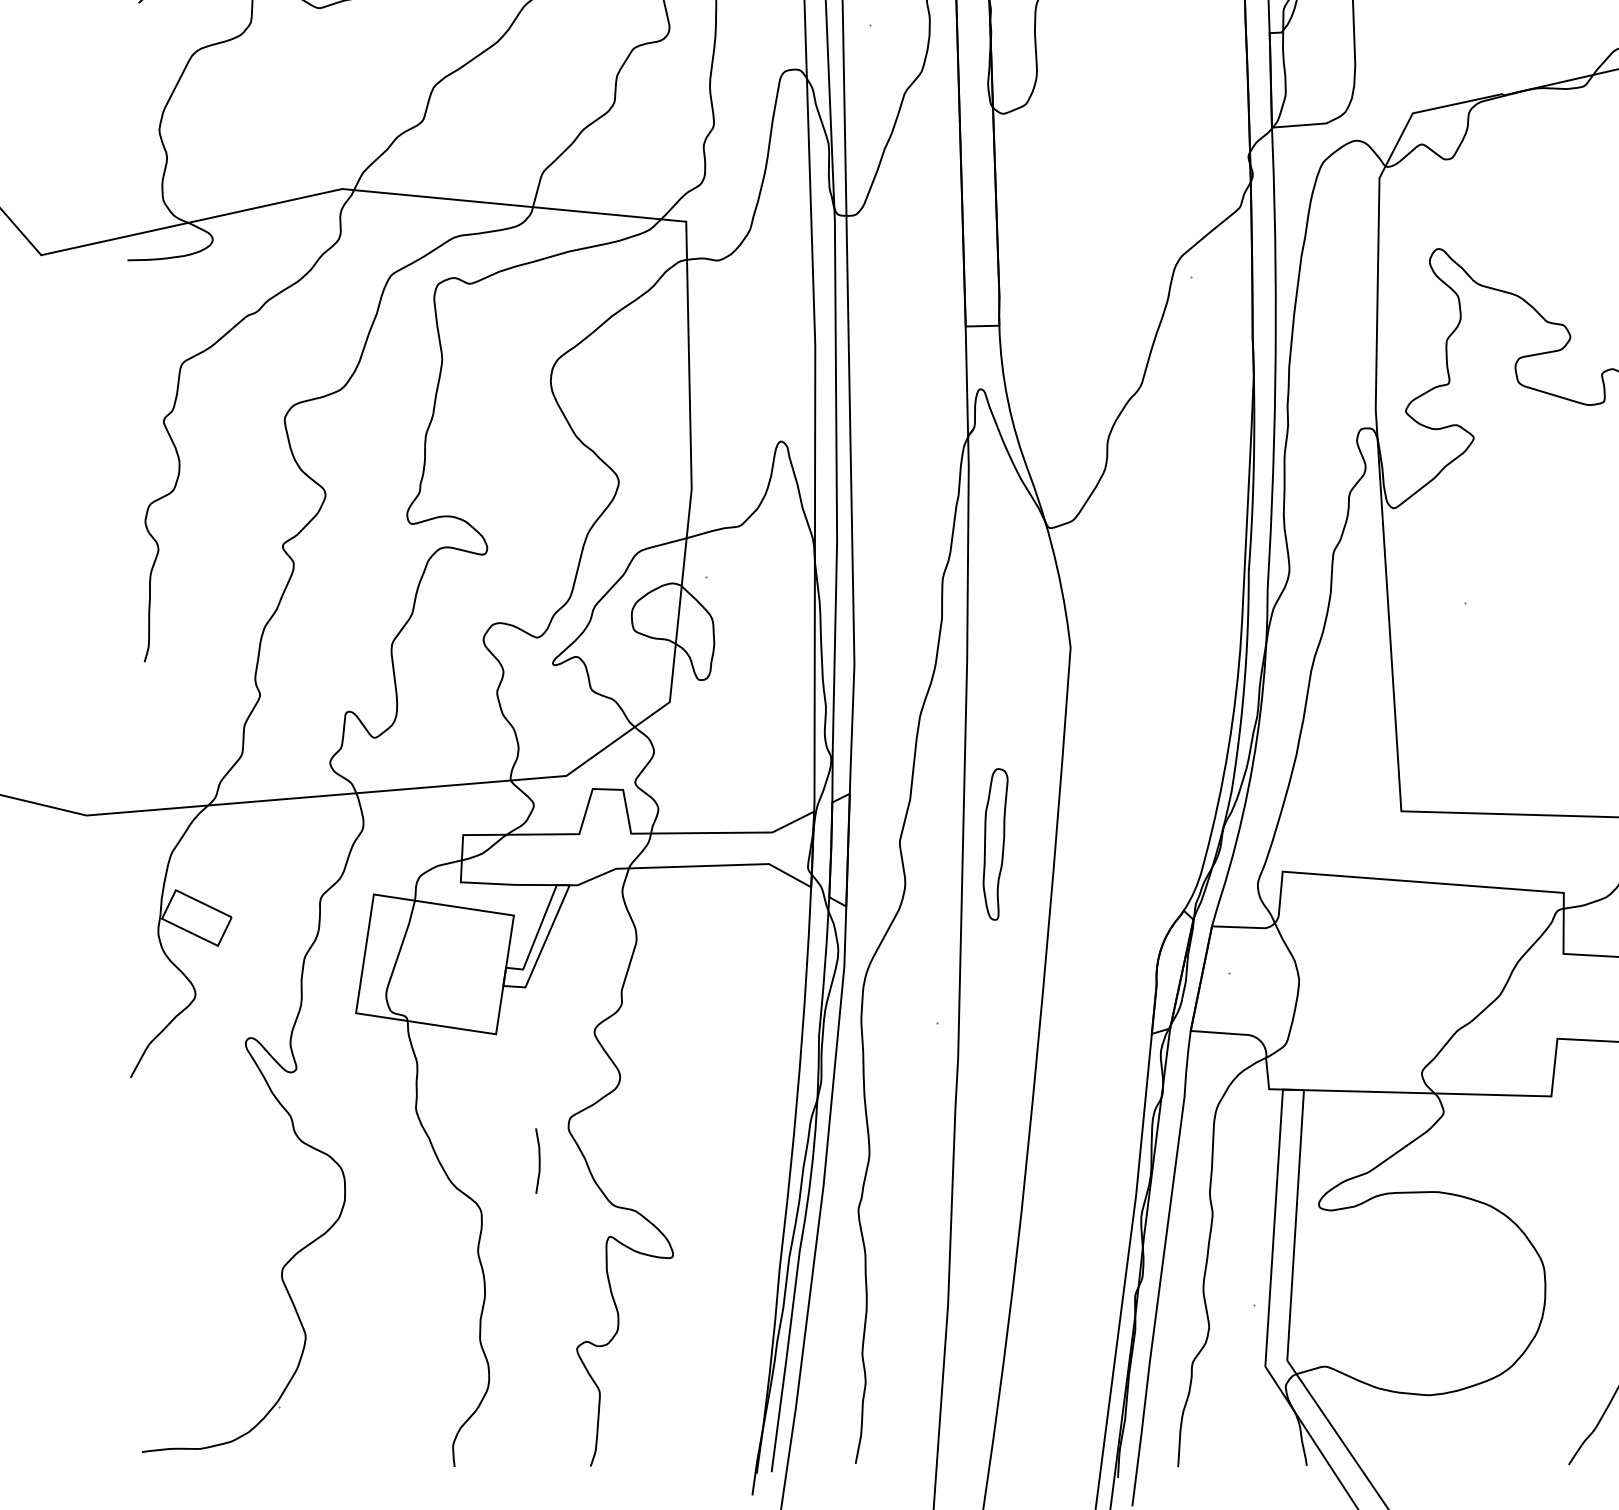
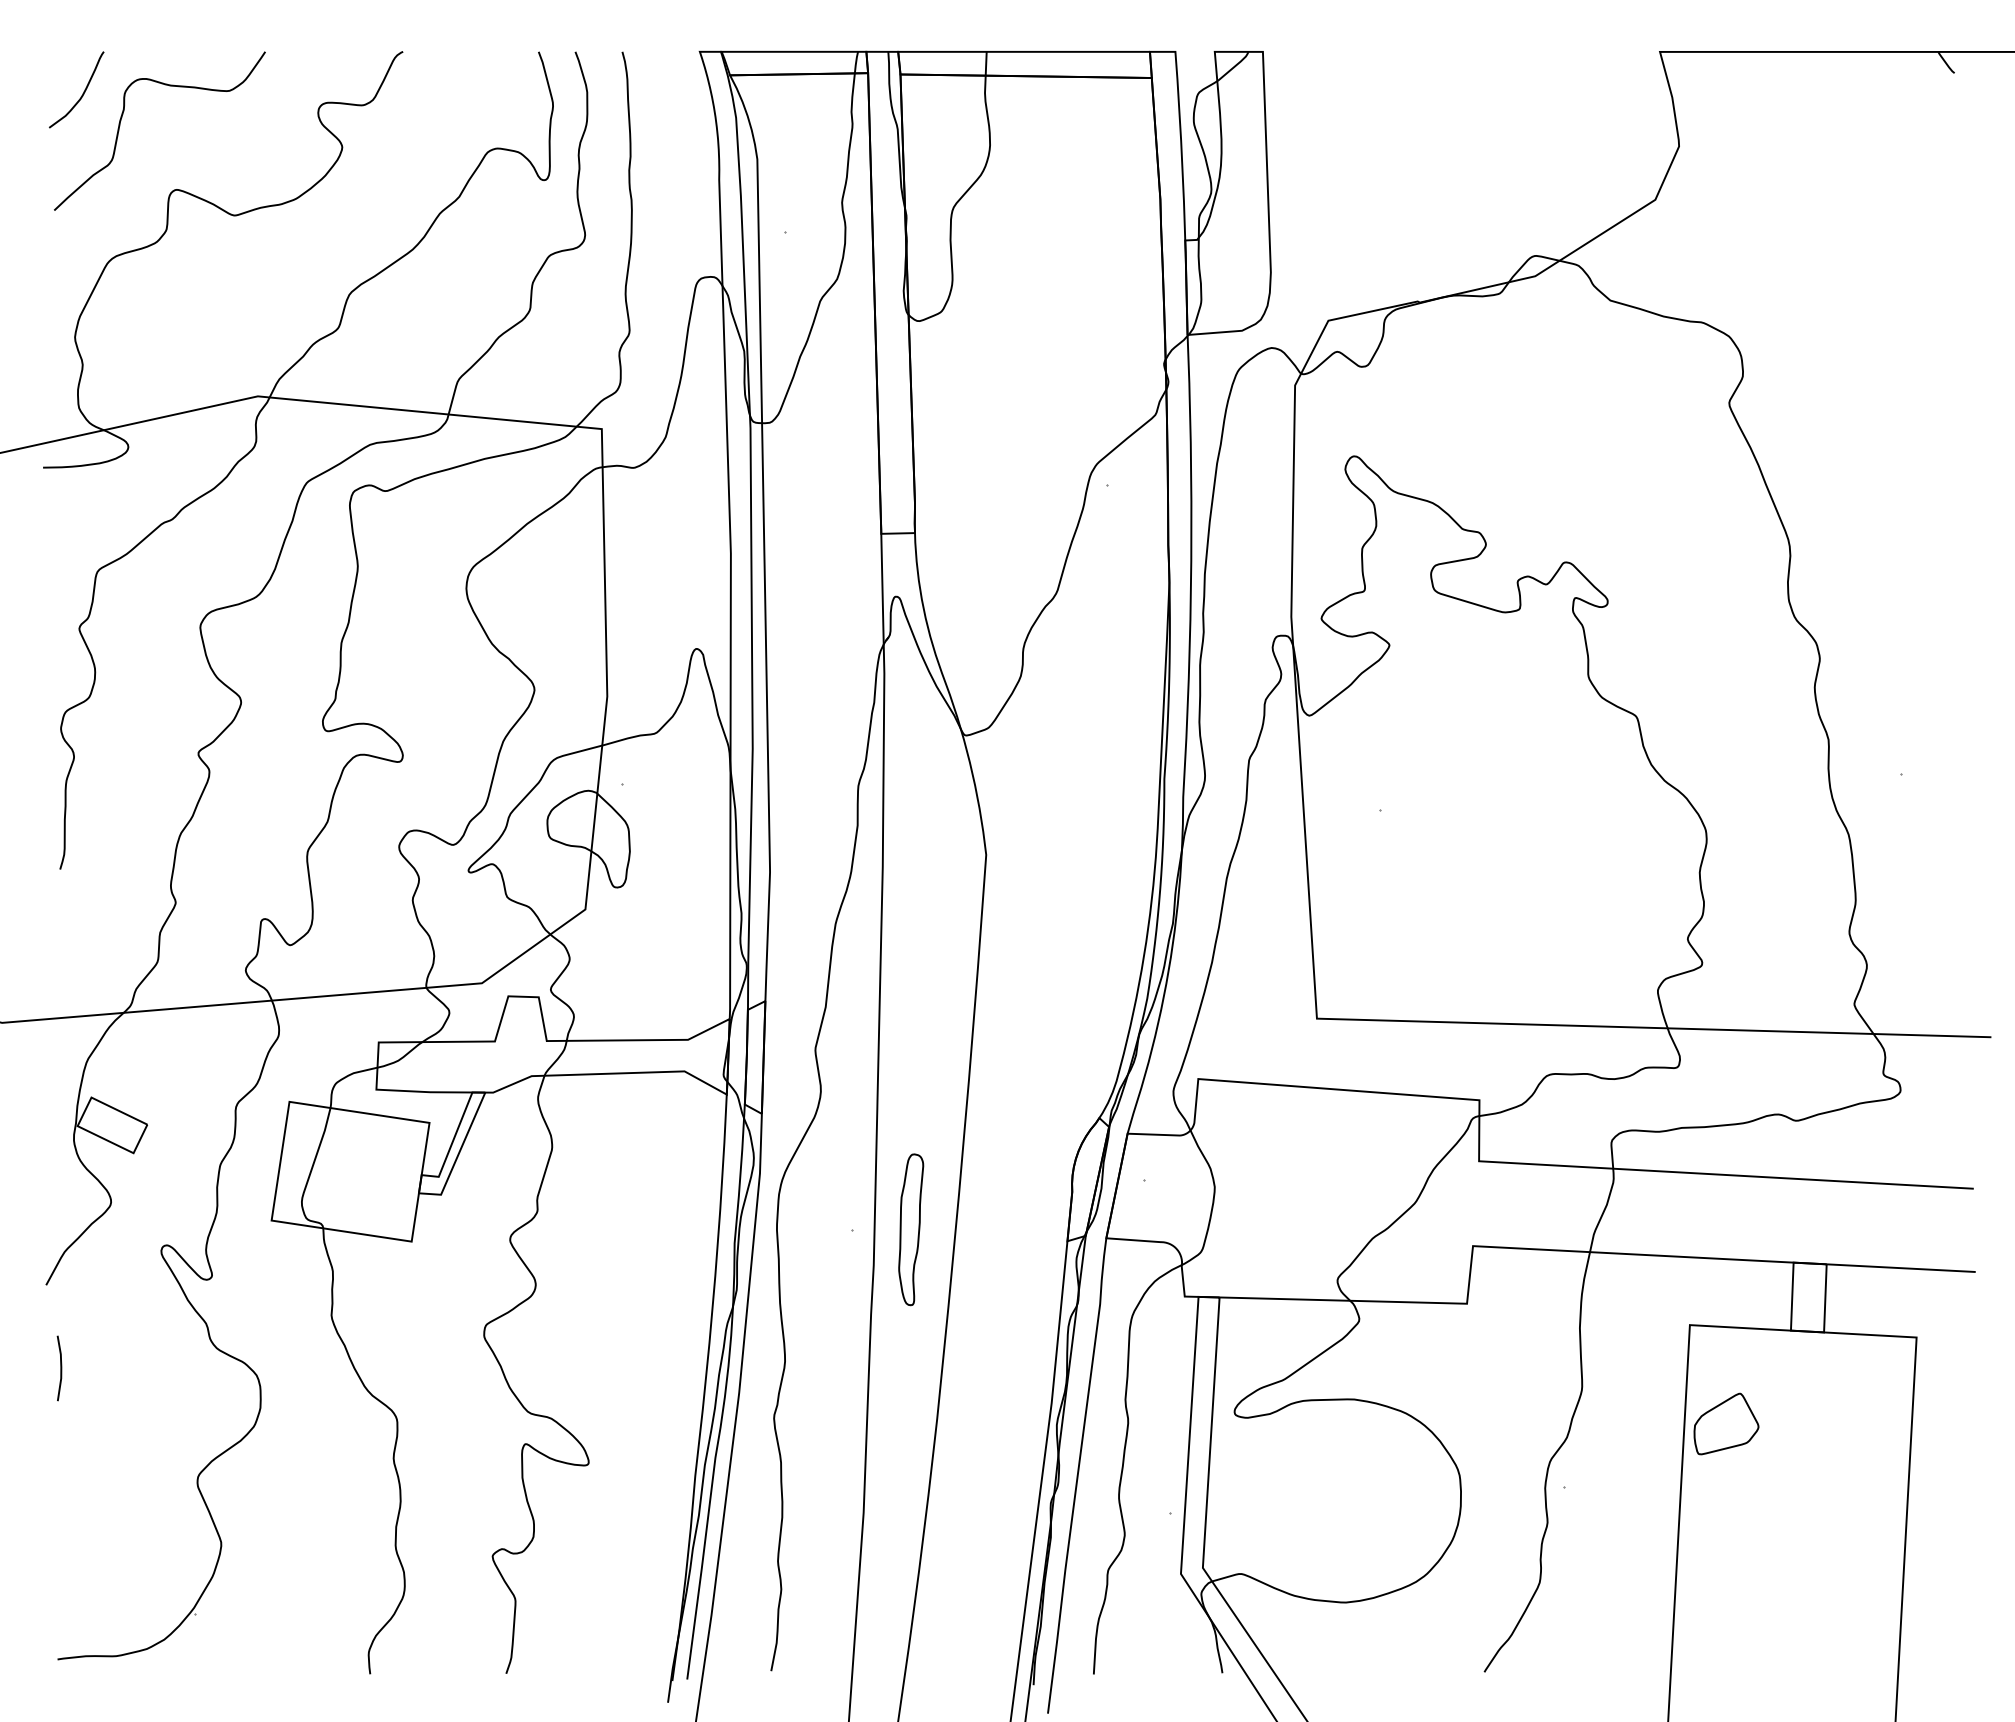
part: (995, 844) -> (911, 1229), moved
line: (538, 1161) -> (60, 1368), moved

